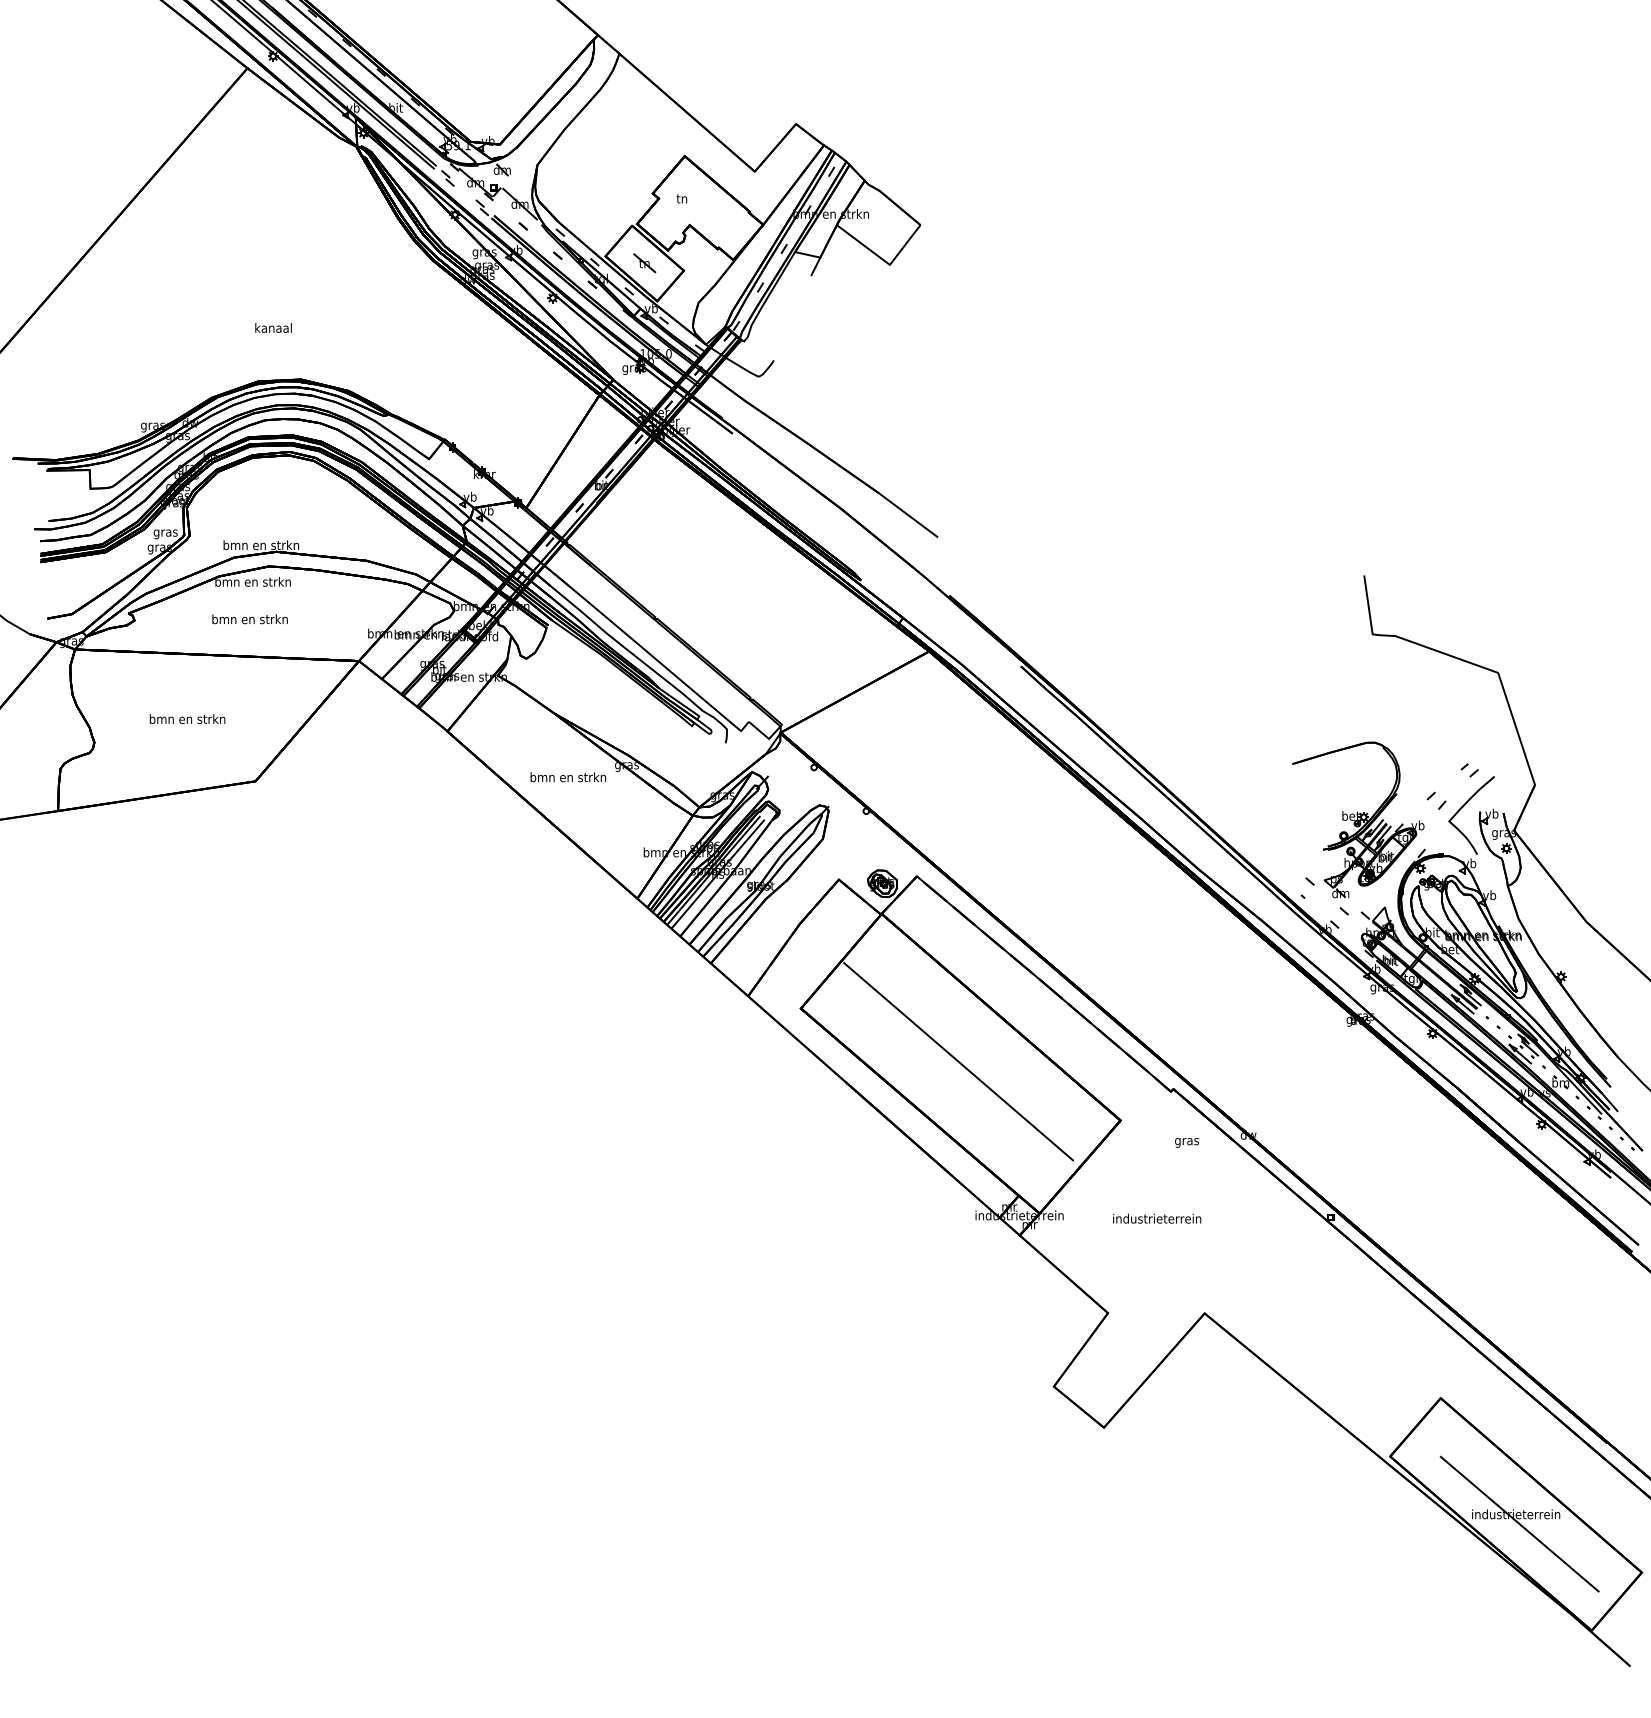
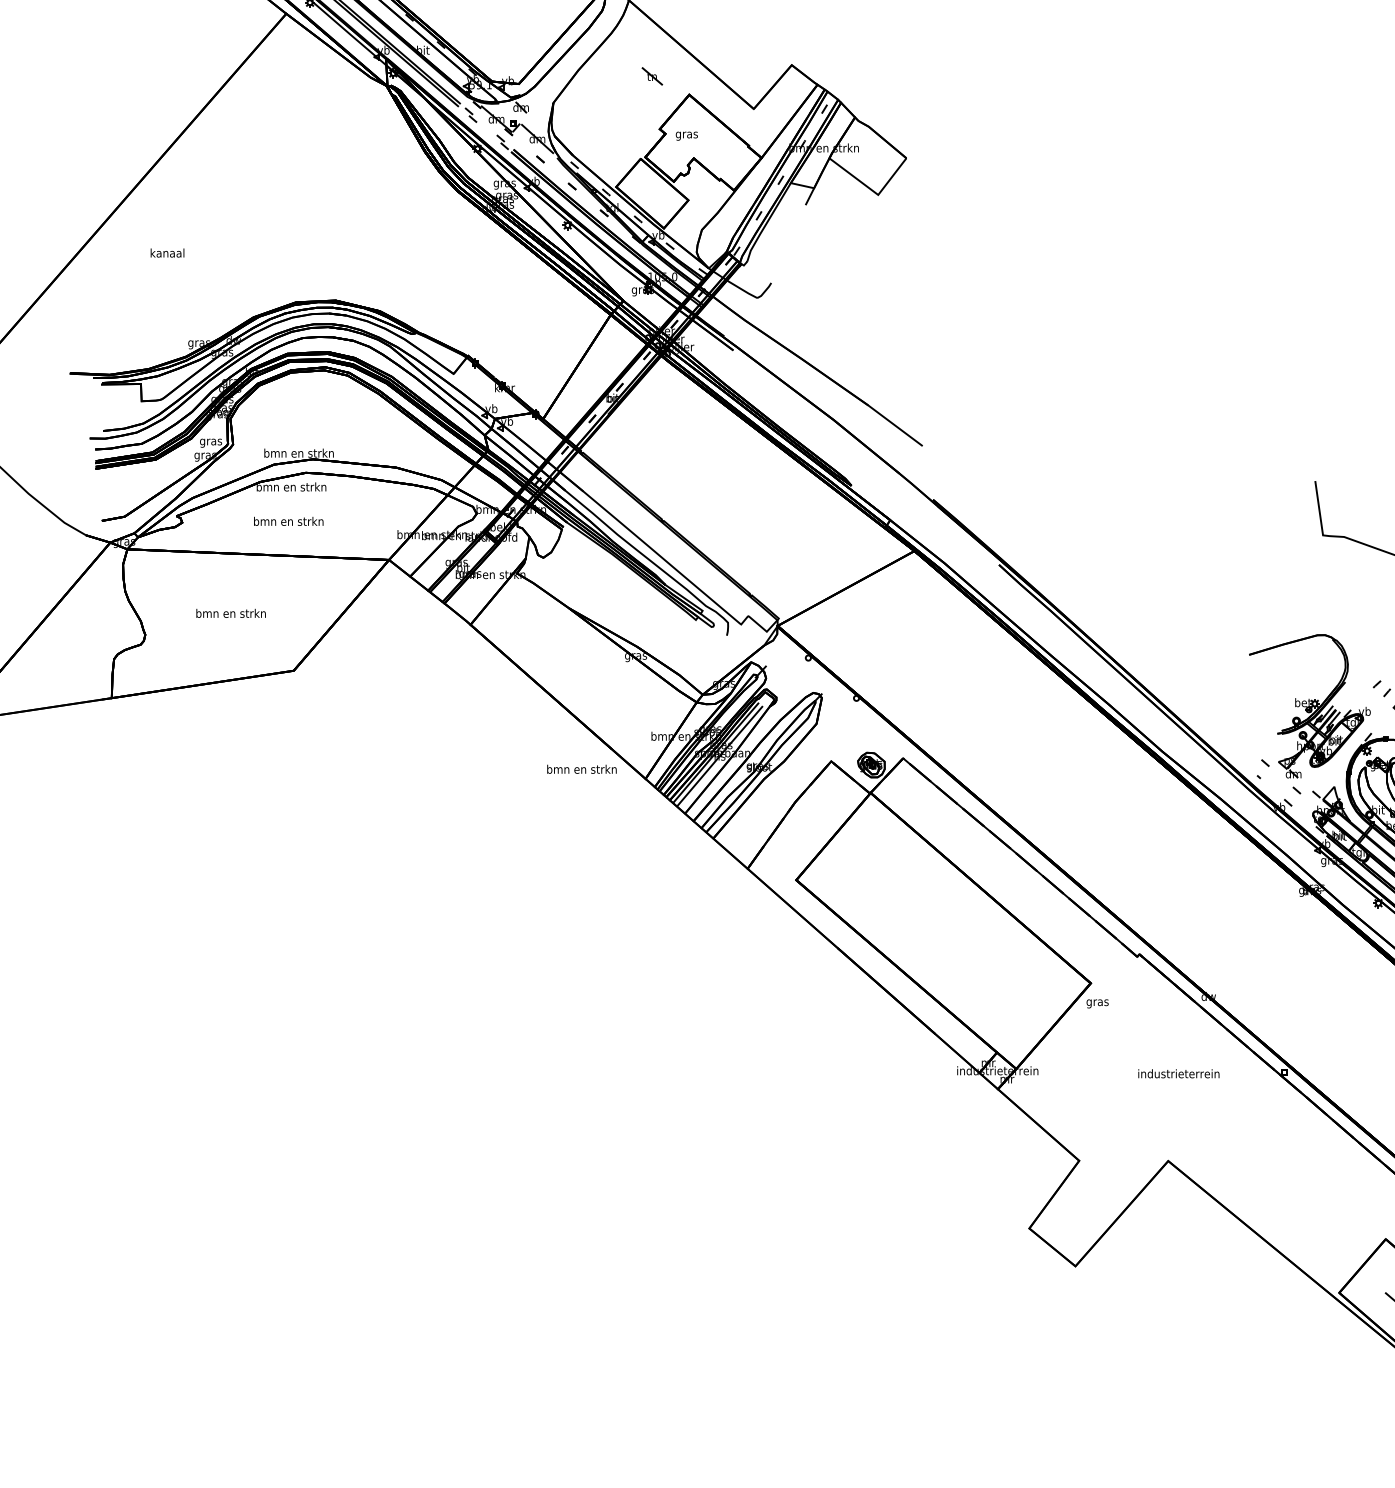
text: (682, 200) -> (687, 135), tn -> gras
part: (644, 263) -> (652, 76), moved
text: (273, 327) -> (167, 252), moved
text: (568, 777) -> (582, 769), moved
line: (958, 1061) -> (941, 928), removed
text: (1186, 1142) -> (1097, 1003), moved
text: (1157, 1218) -> (1179, 1073), moved

